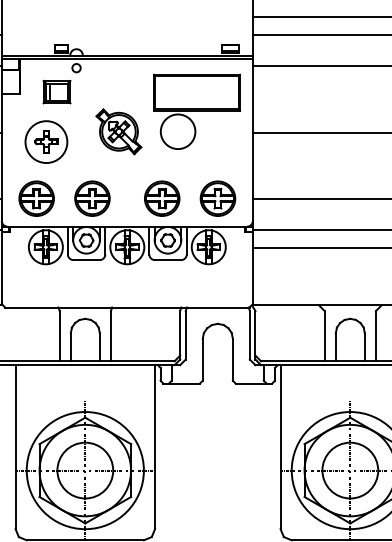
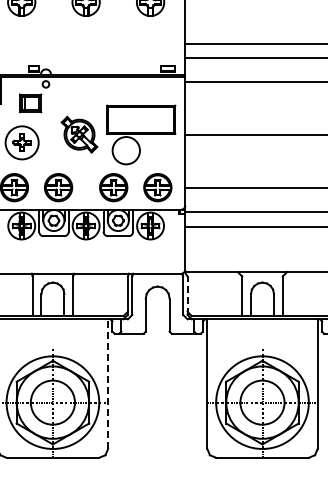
part: (197, 111) -> (141, 134), moved
line: (255, 335) -> (187, 295), solid -> dashed
line: (155, 447) -> (108, 384), solid -> dashed

